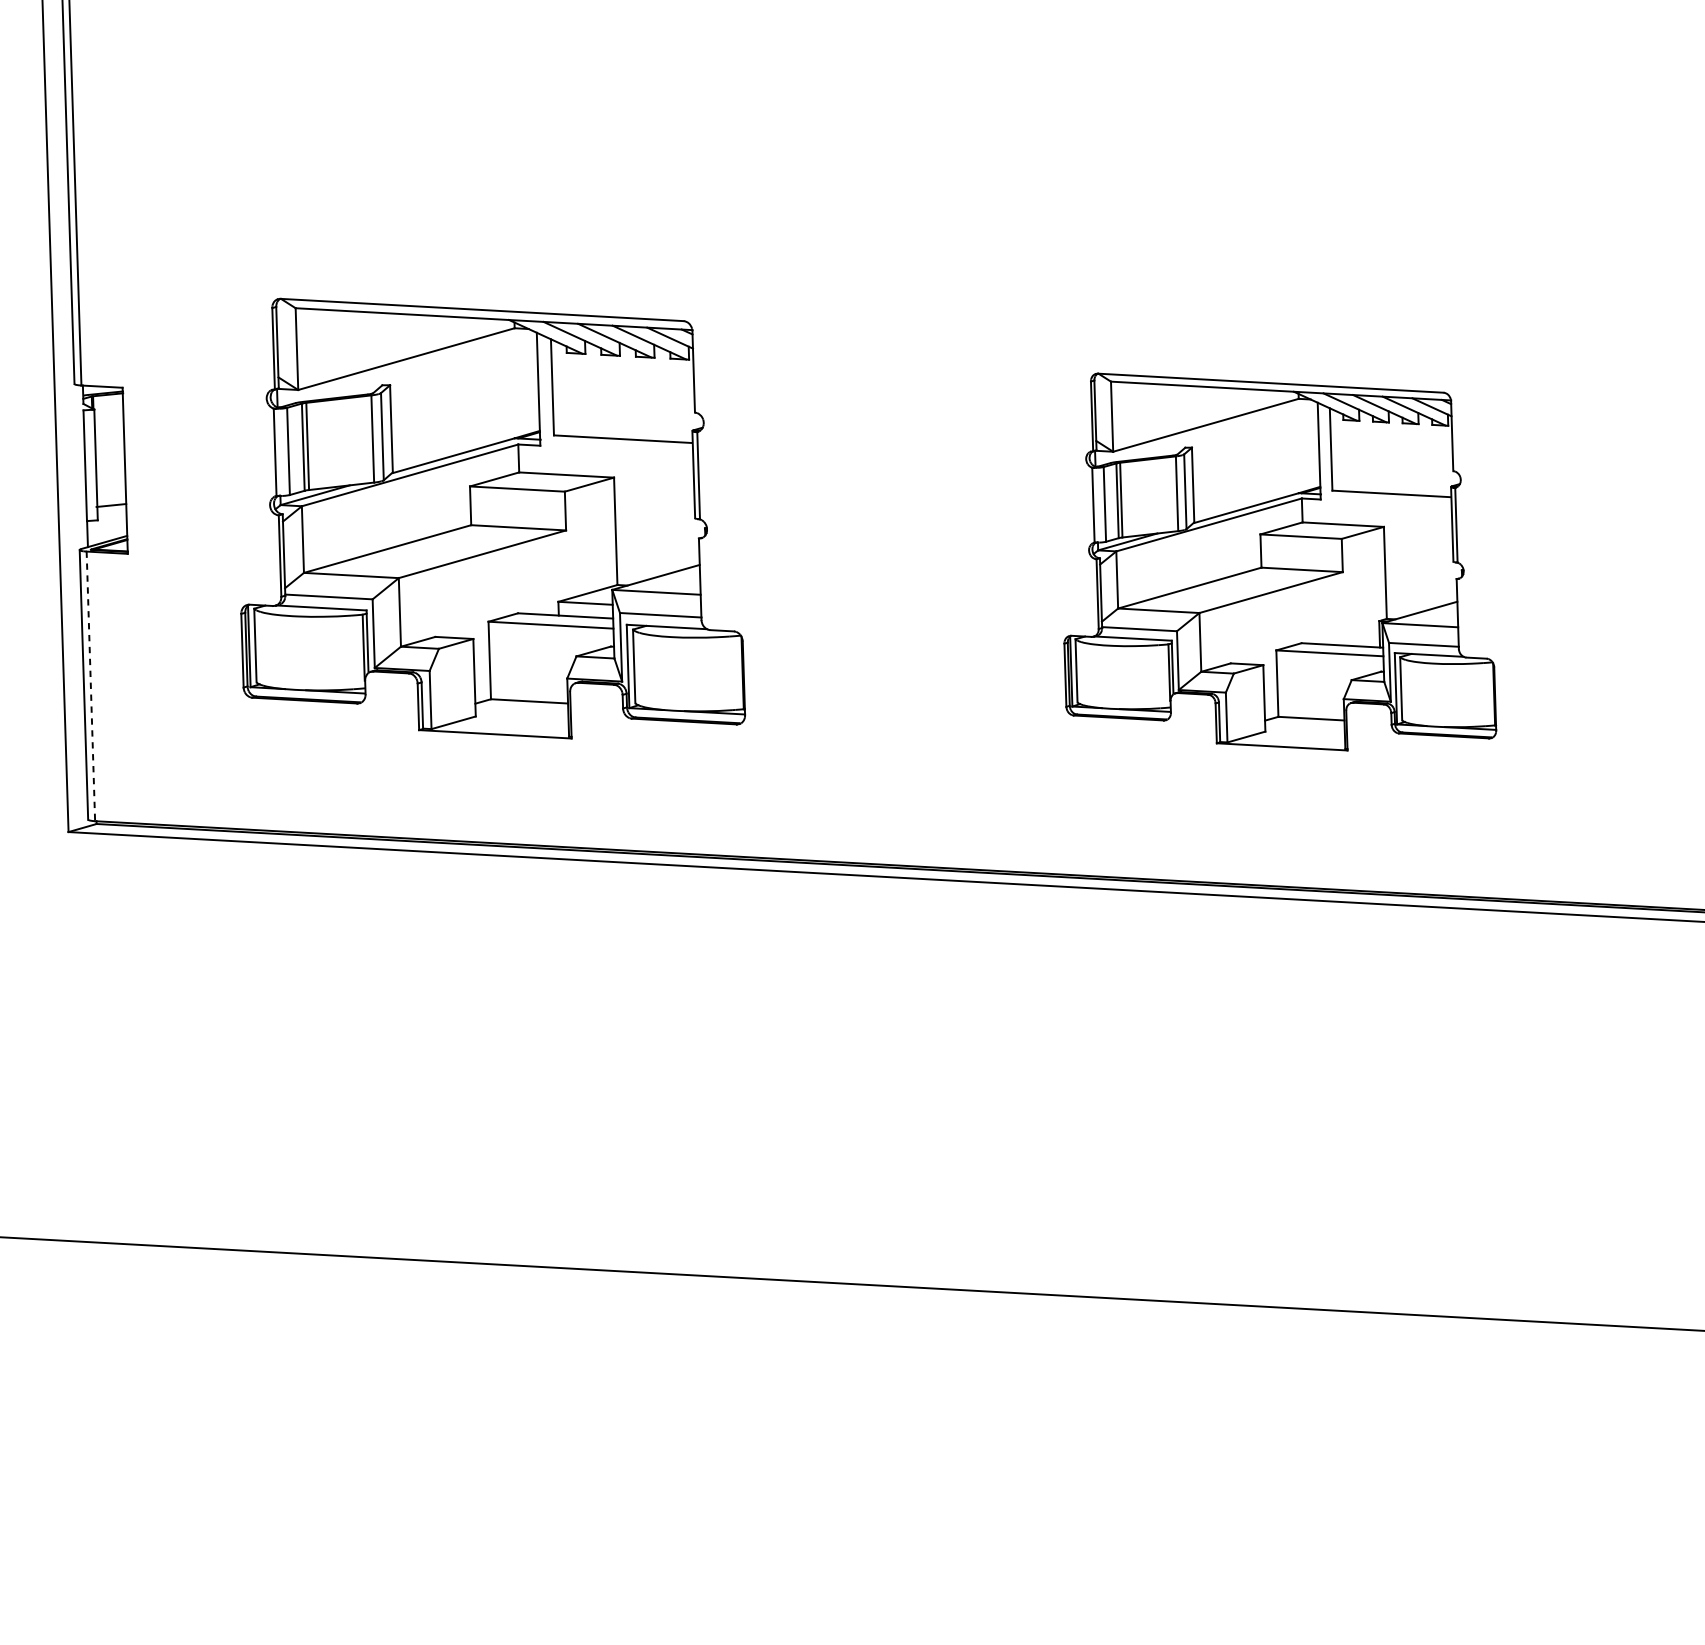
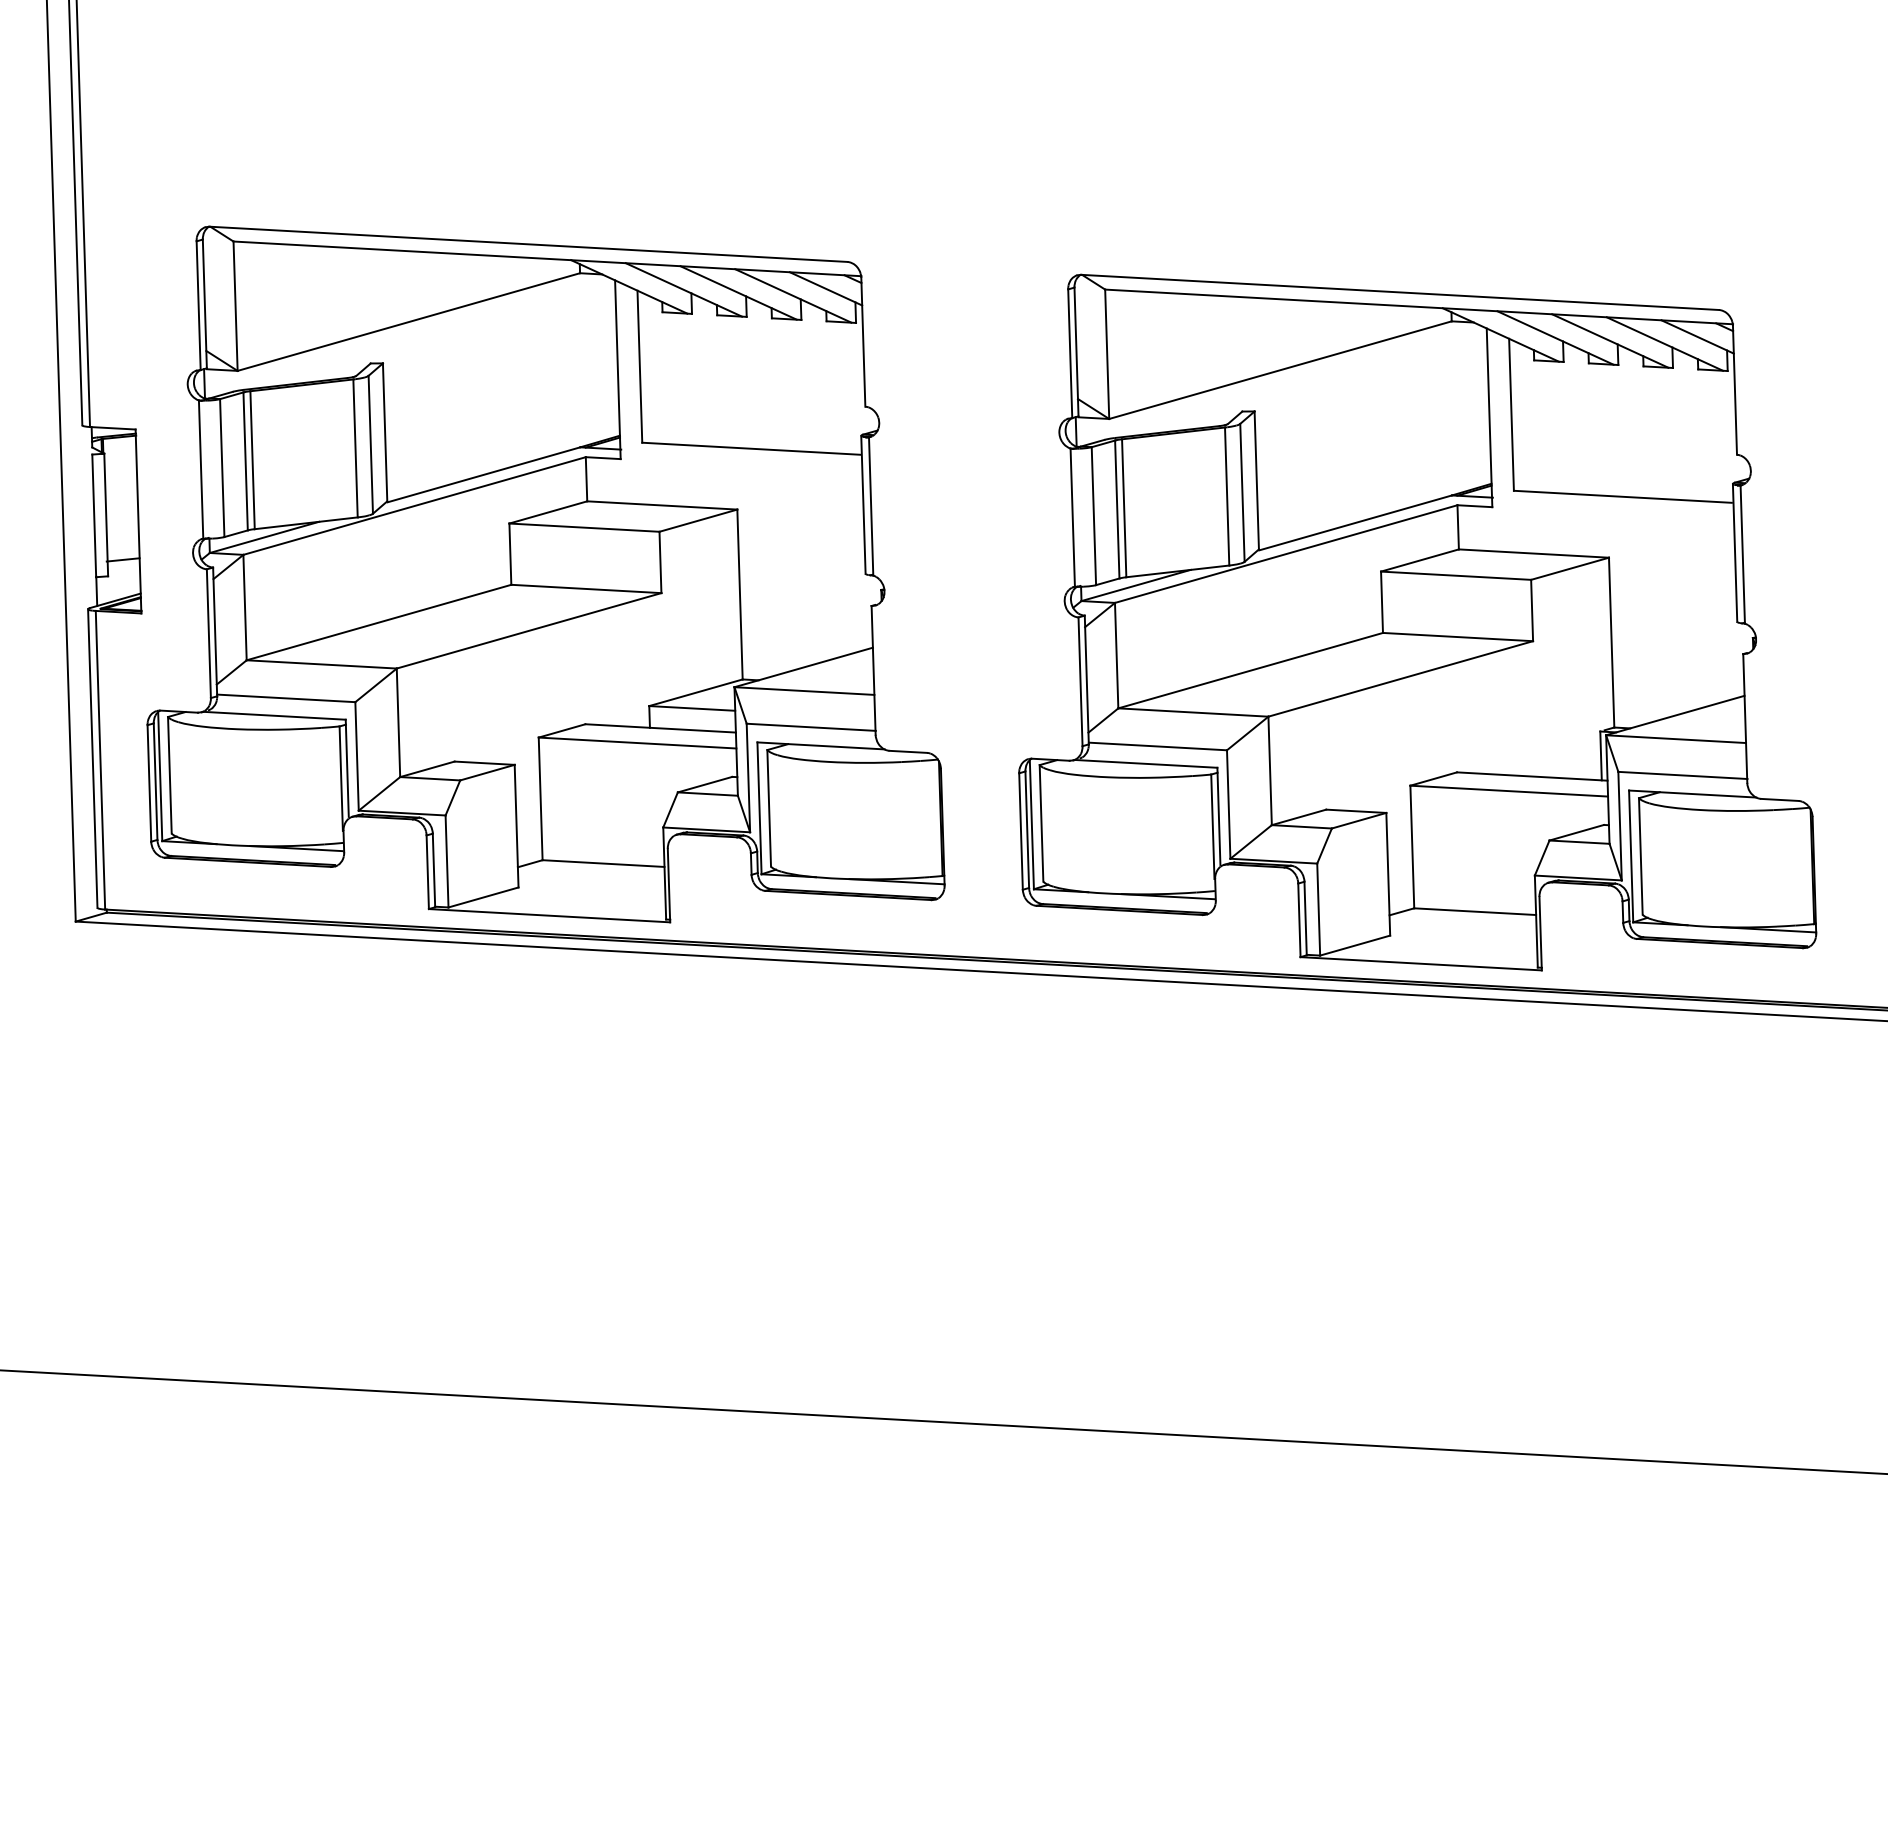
part: (492, 518) -> (545, 574), size x1.43
part: (1280, 562) -> (1417, 622), size x1.67
line: (90, 686) -> (100, 760), dashed -> solid

